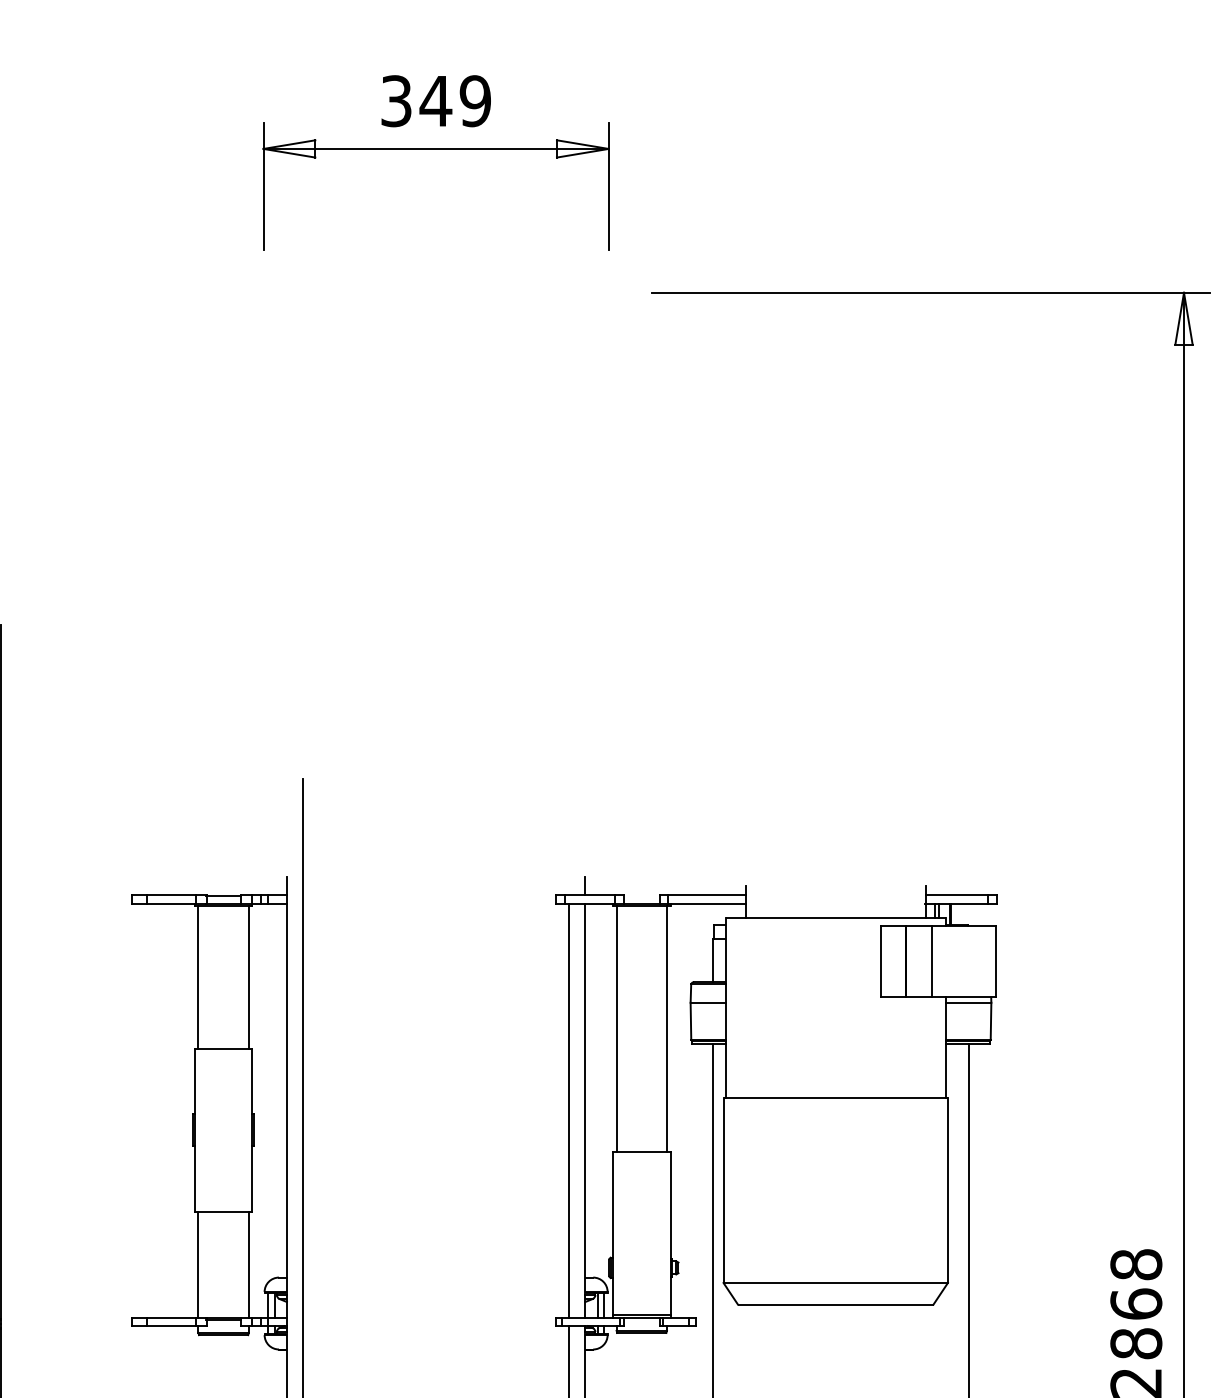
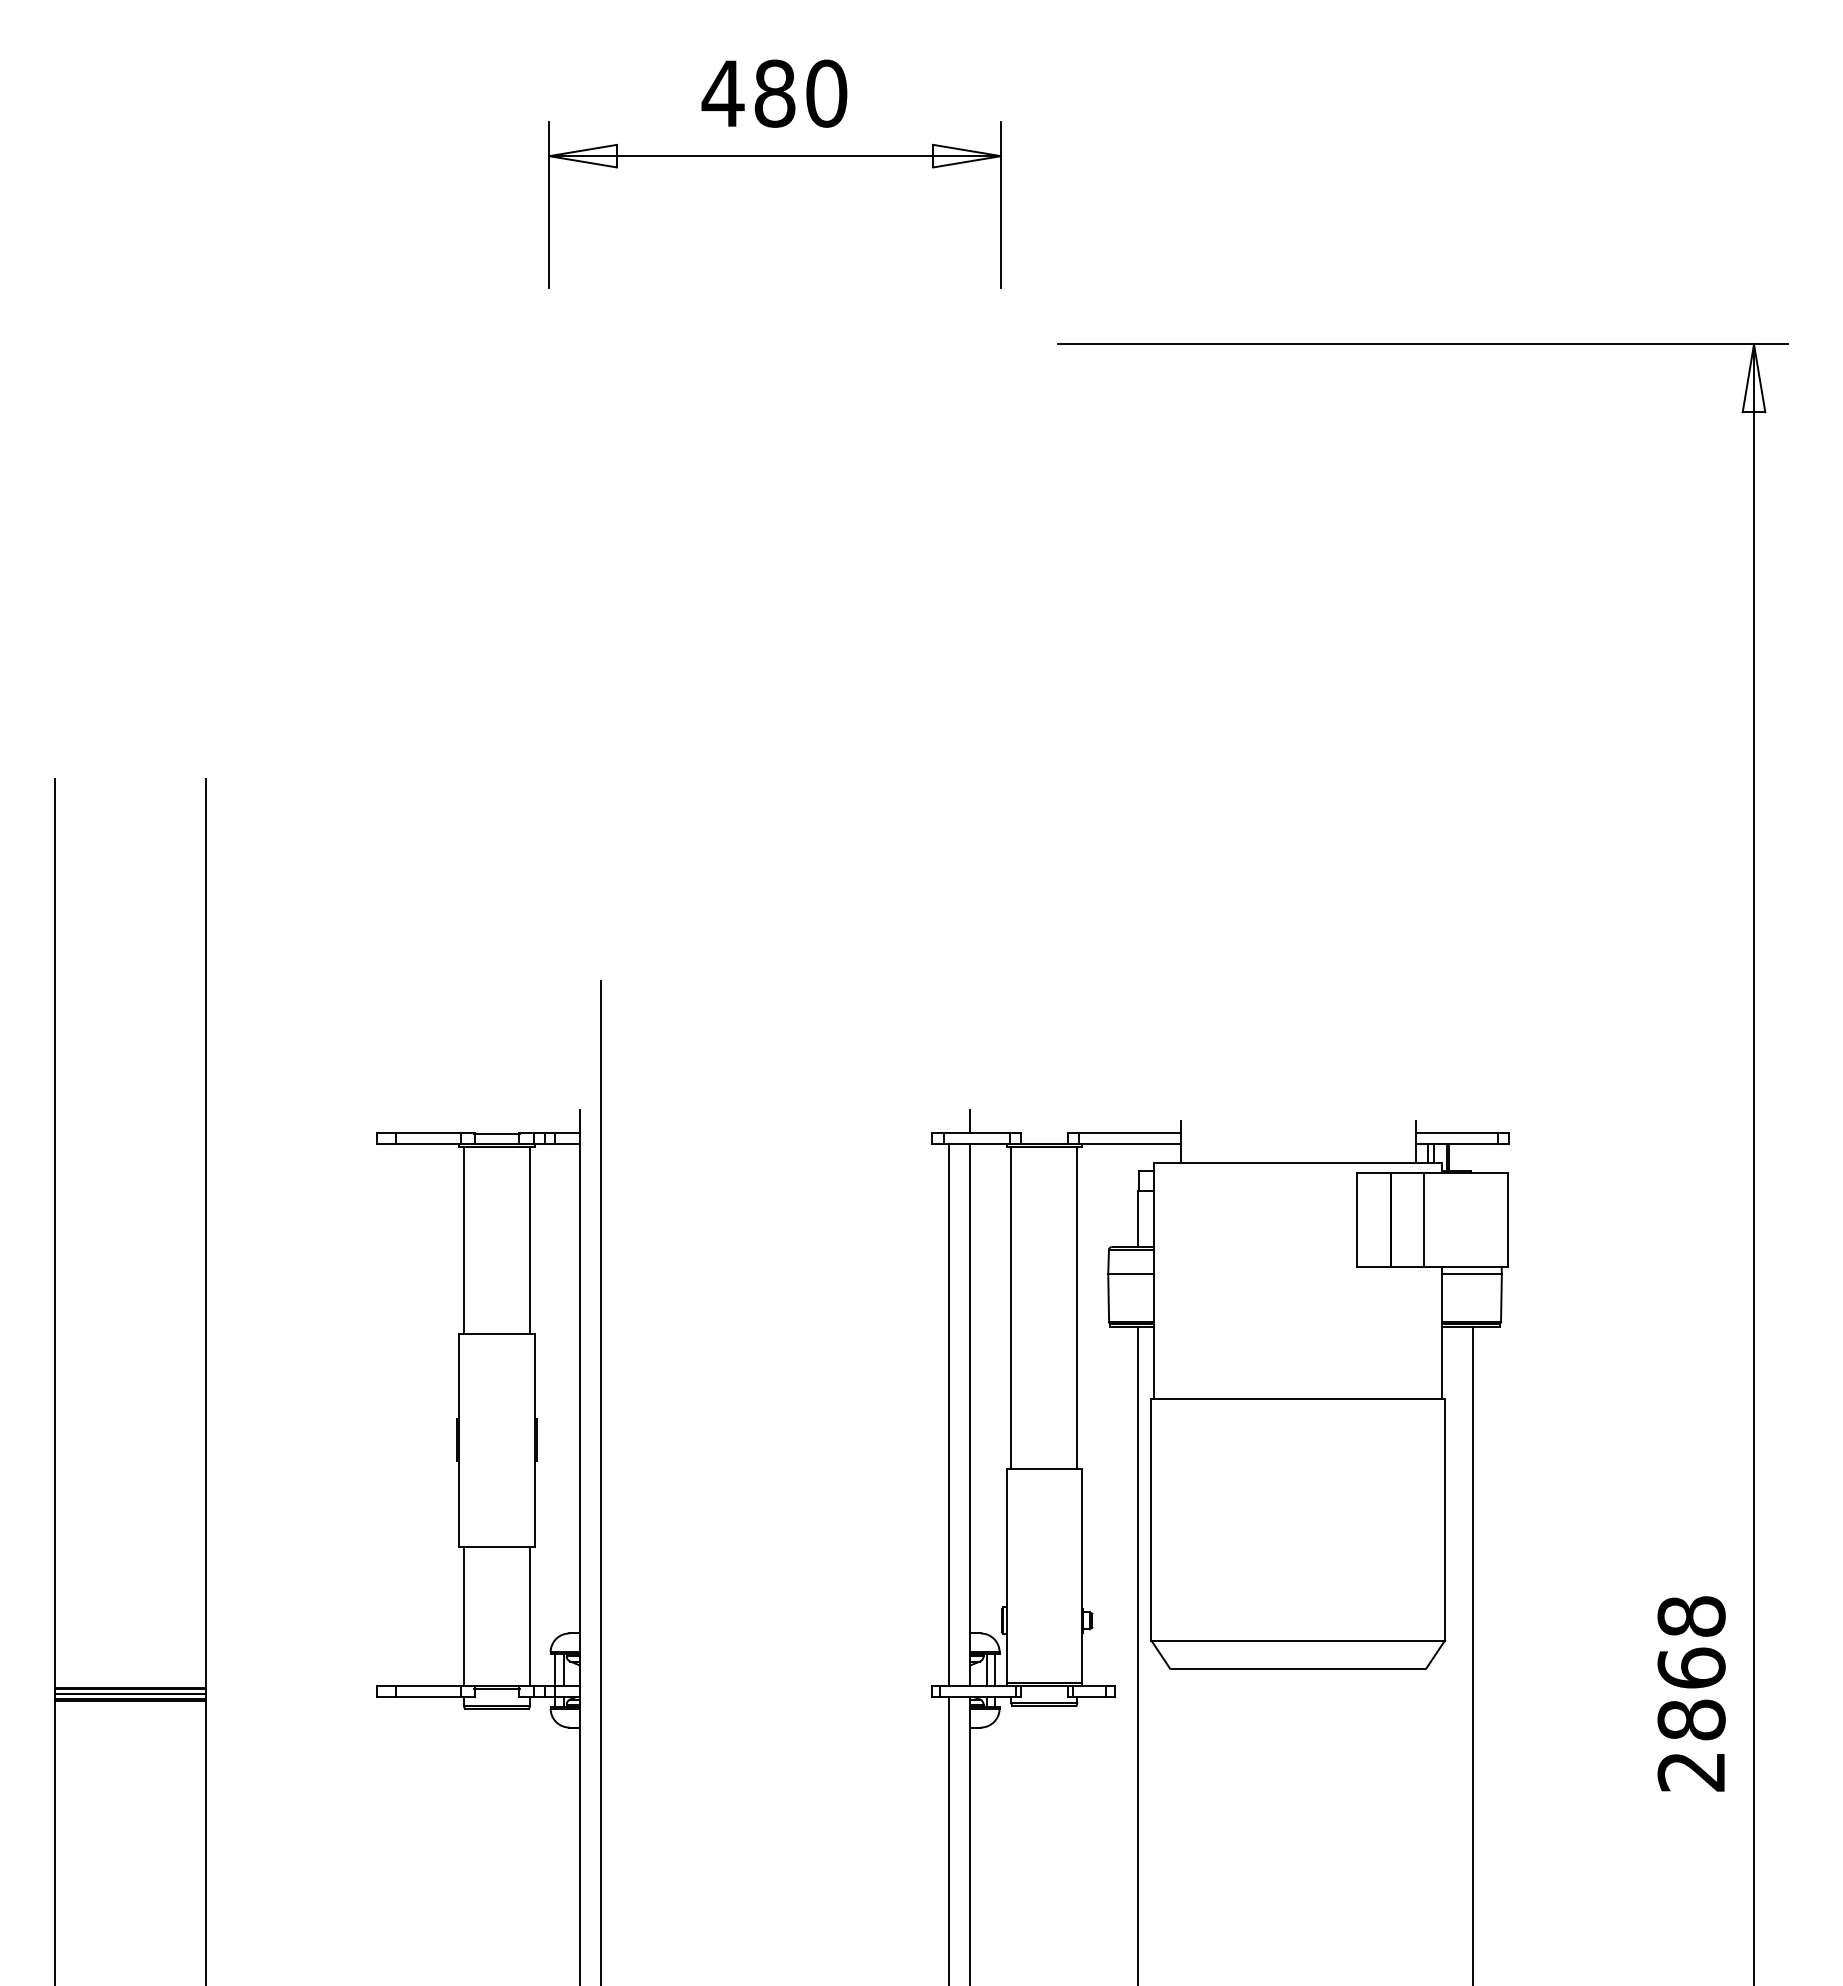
text: (435, 101) -> (774, 93), 349 -> 480

